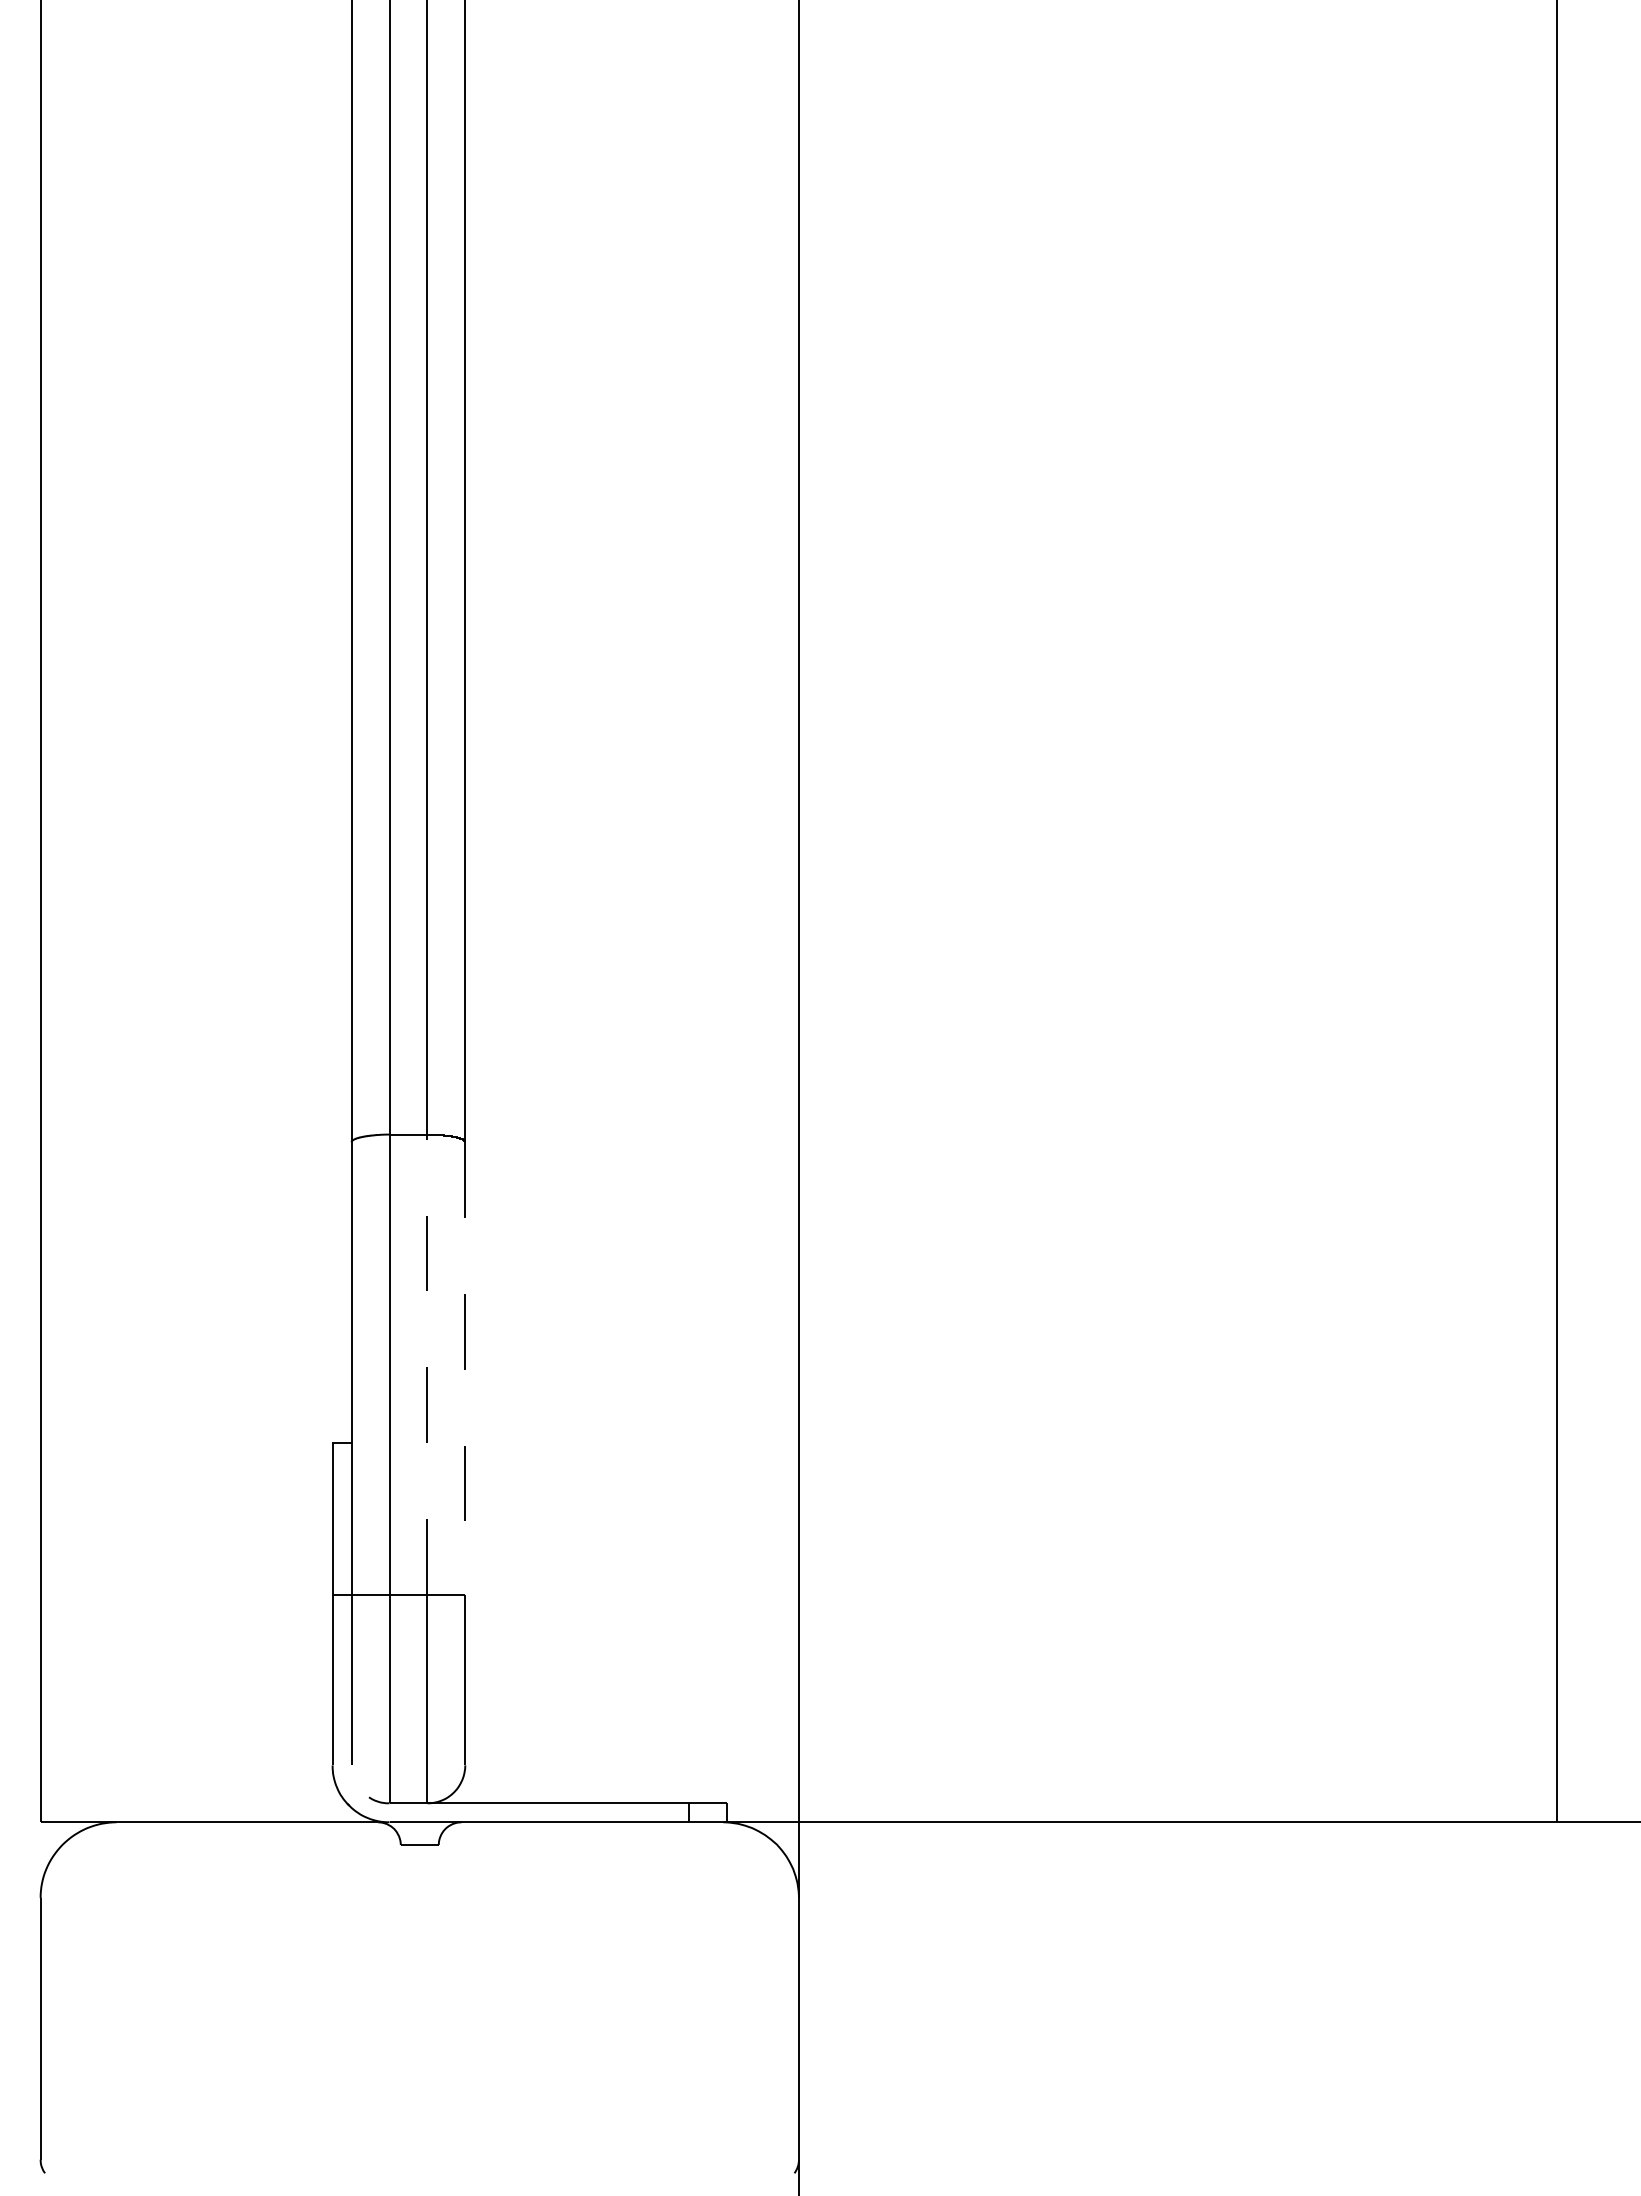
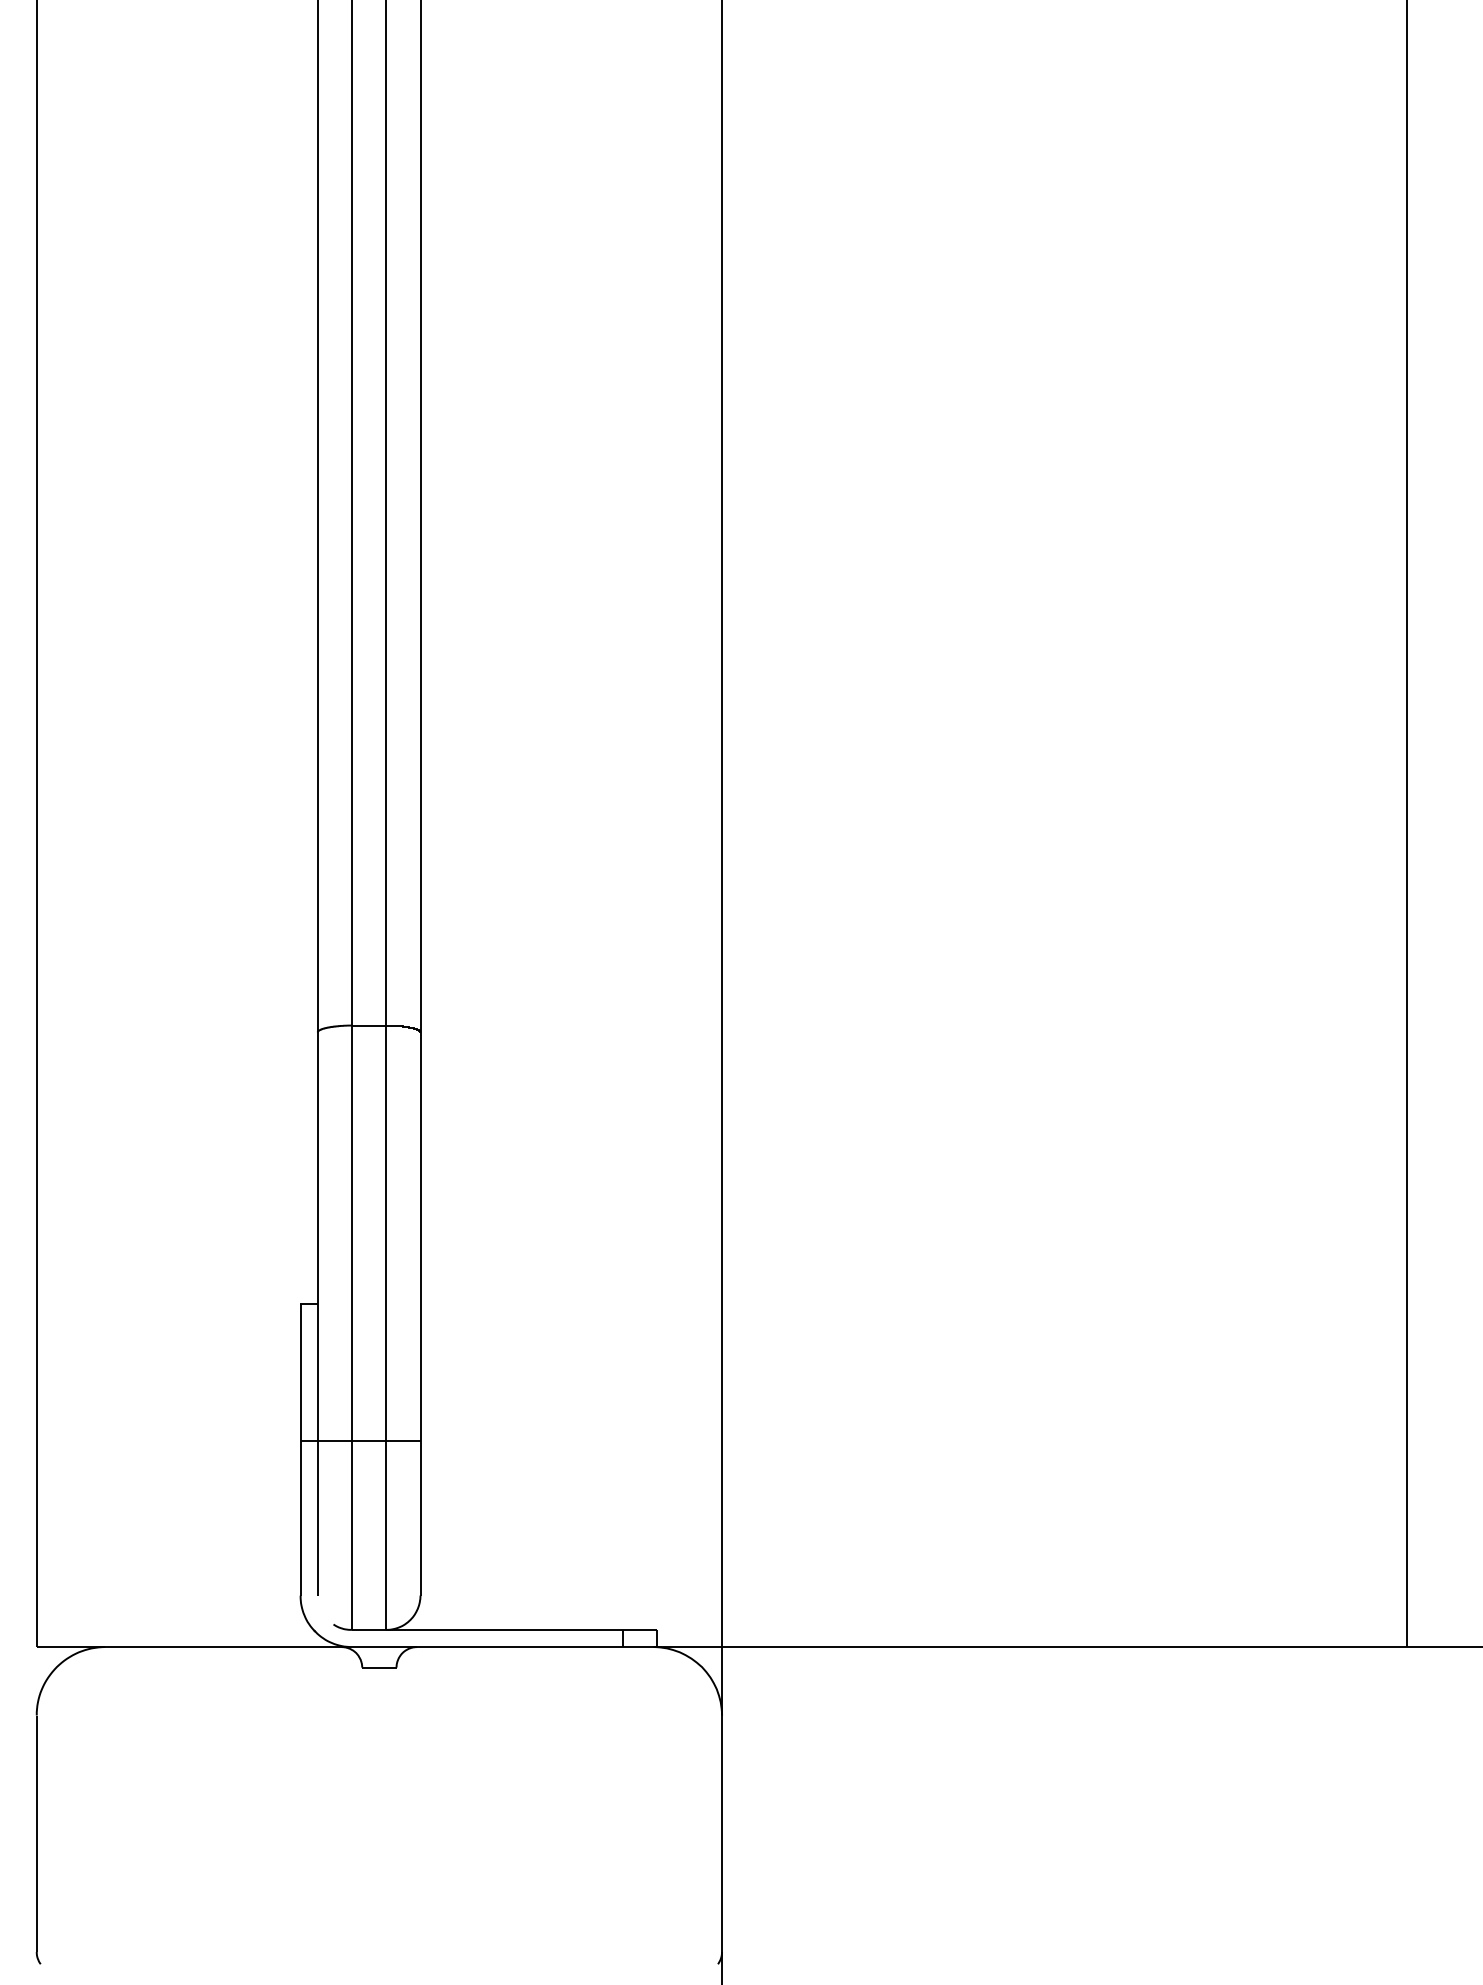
line: (427, 1364) -> (386, 1233), dashed -> solid
line: (465, 1368) -> (420, 1236), dashed -> solid

